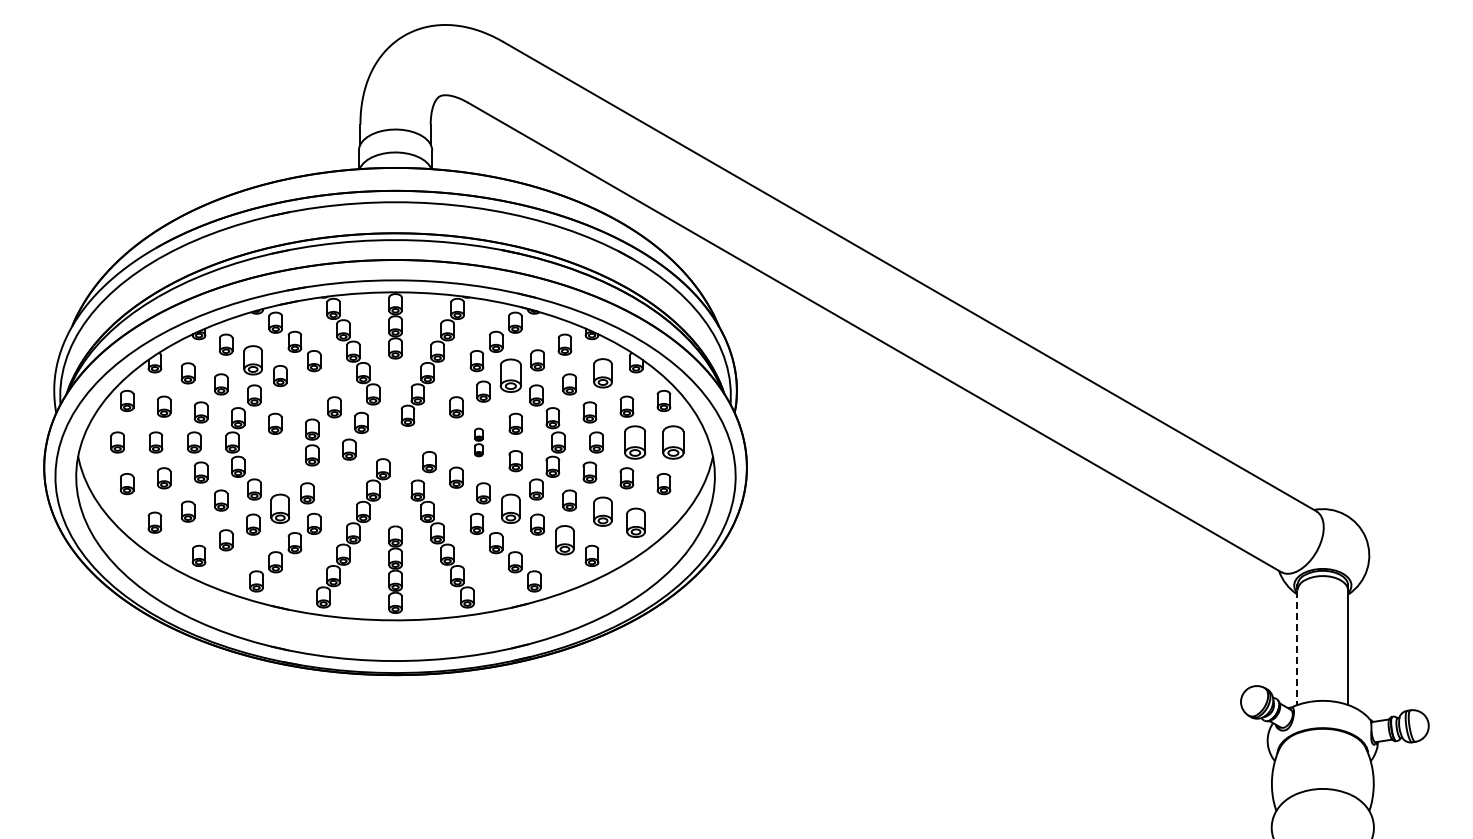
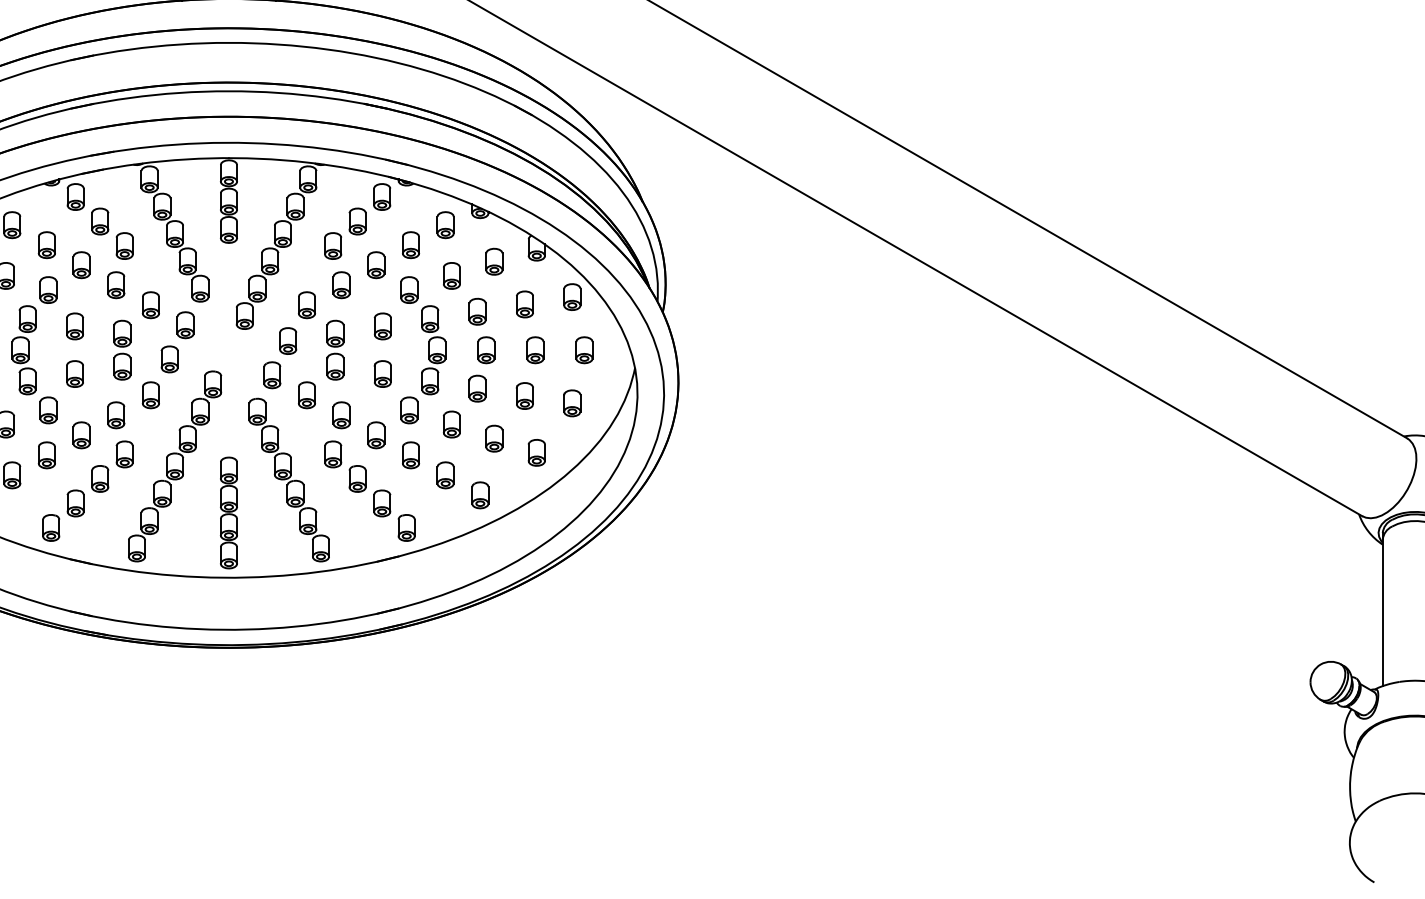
part: (253, 360) -> (47, 245), size x0.71
part: (602, 373) -> (493, 261), size x0.71
part: (510, 376) -> (376, 265), size x0.62
part: (307, 391) -> (116, 284), added
part: (441, 435) -> (287, 341), added
part: (478, 442) -> (335, 350), size x1.67
part: (634, 442) -> (534, 350), size x0.62
part: (673, 442) -> (584, 350), size x0.62
part: (275, 461) -> (75, 374), added
part: (334, 477) -> (150, 394), added
part: (280, 509) -> (81, 435), size x0.71
part: (510, 509) -> (376, 435), size x0.71
part: (602, 511) -> (493, 438), size x0.71
part: (636, 522) -> (537, 452), size x0.71
part: (564, 540) -> (445, 475), size x0.71
line: (1297, 648) -> (1382, 613), dashed -> solid

